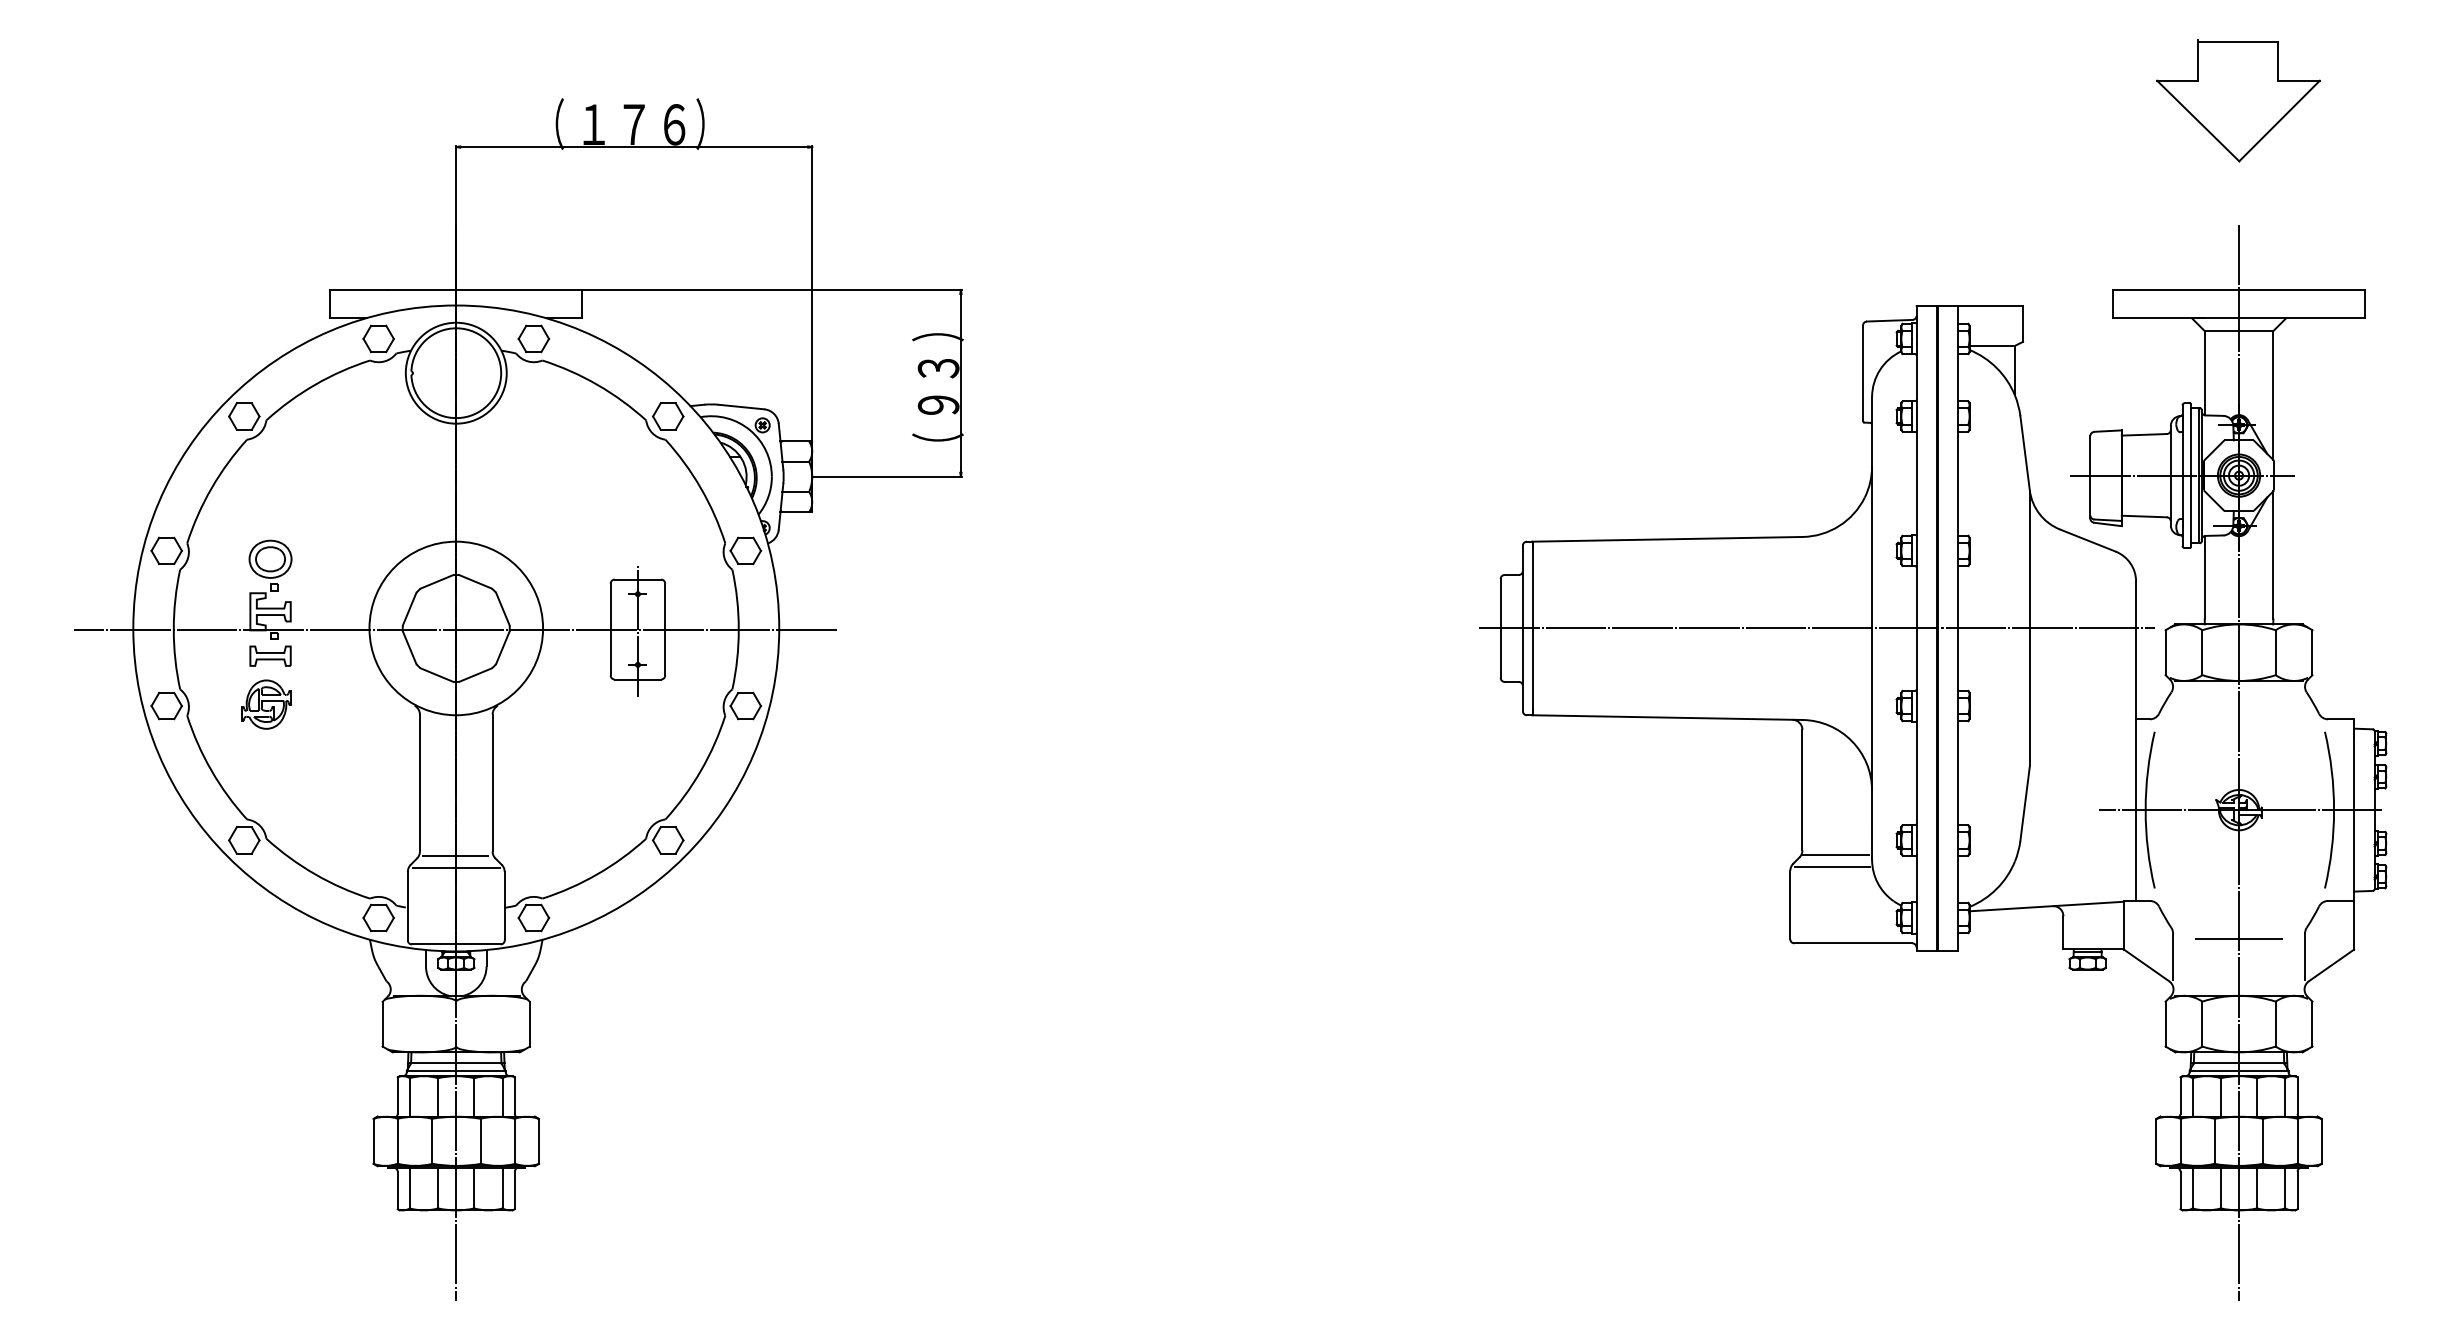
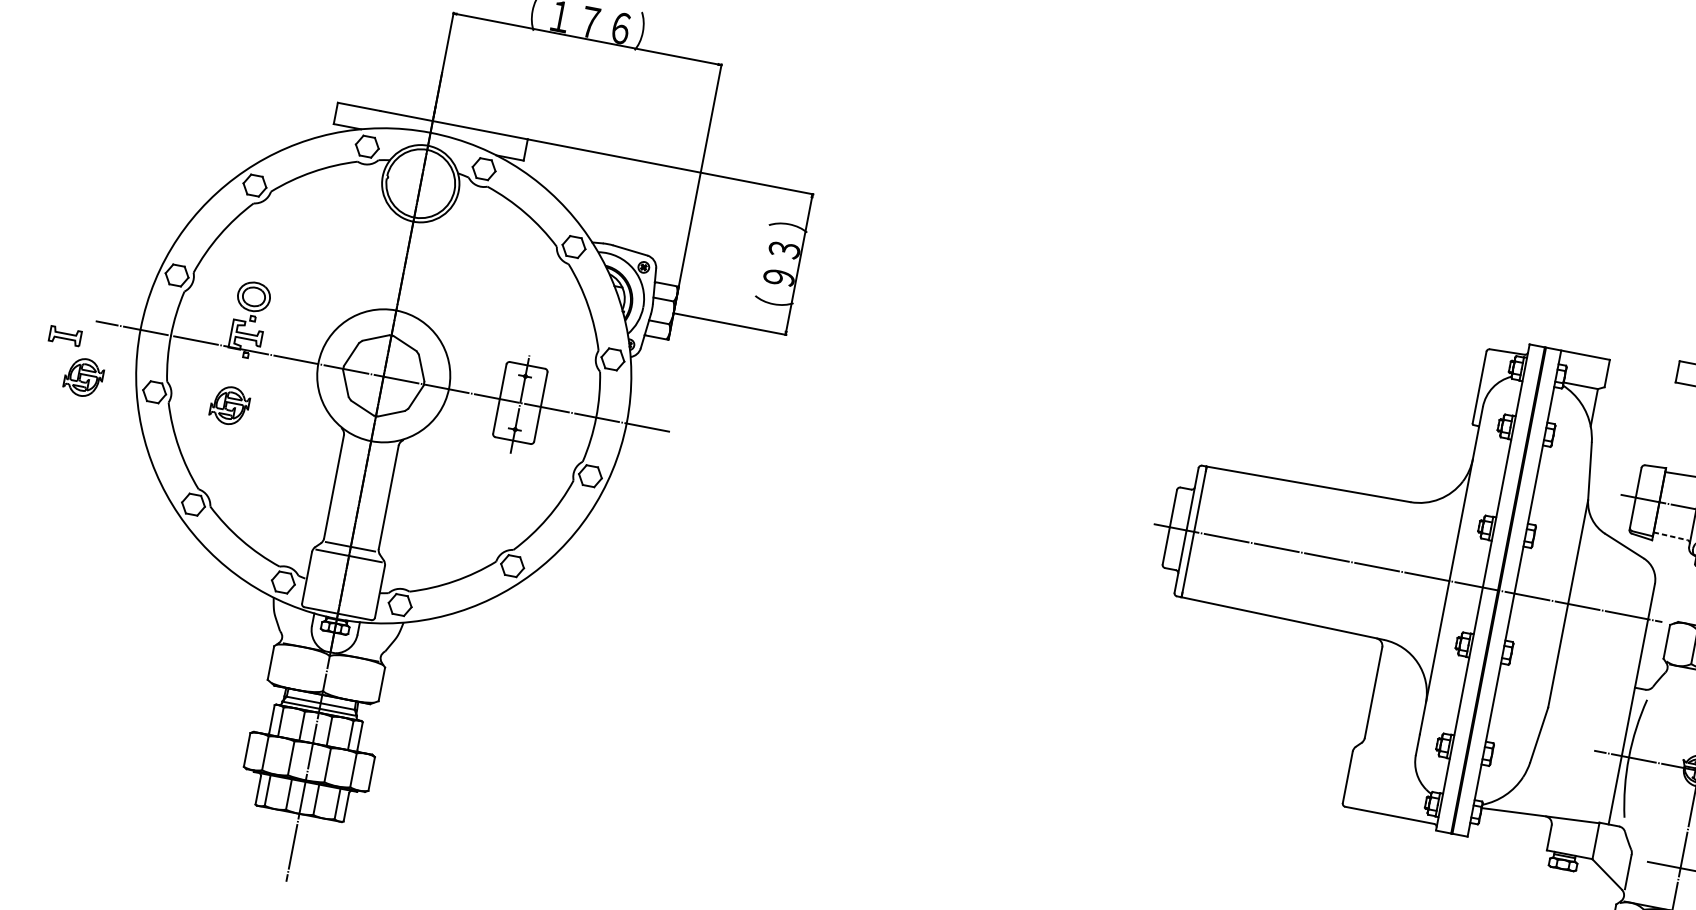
line: (2144, 516) -> (1670, 536), solid -> dashed
part: (270, 655) -> (65, 335), moved
part: (72, 704) -> (83, 377), added
line: (1835, 854) -> (1389, 745), removed
line: (1831, 866) -> (1384, 754), removed

